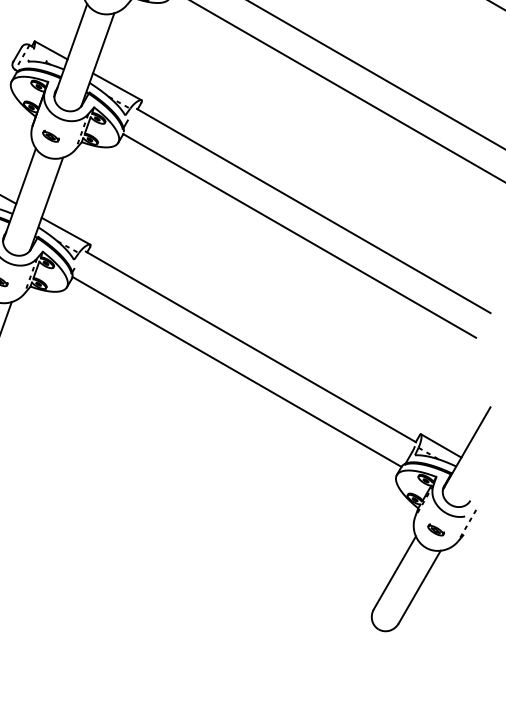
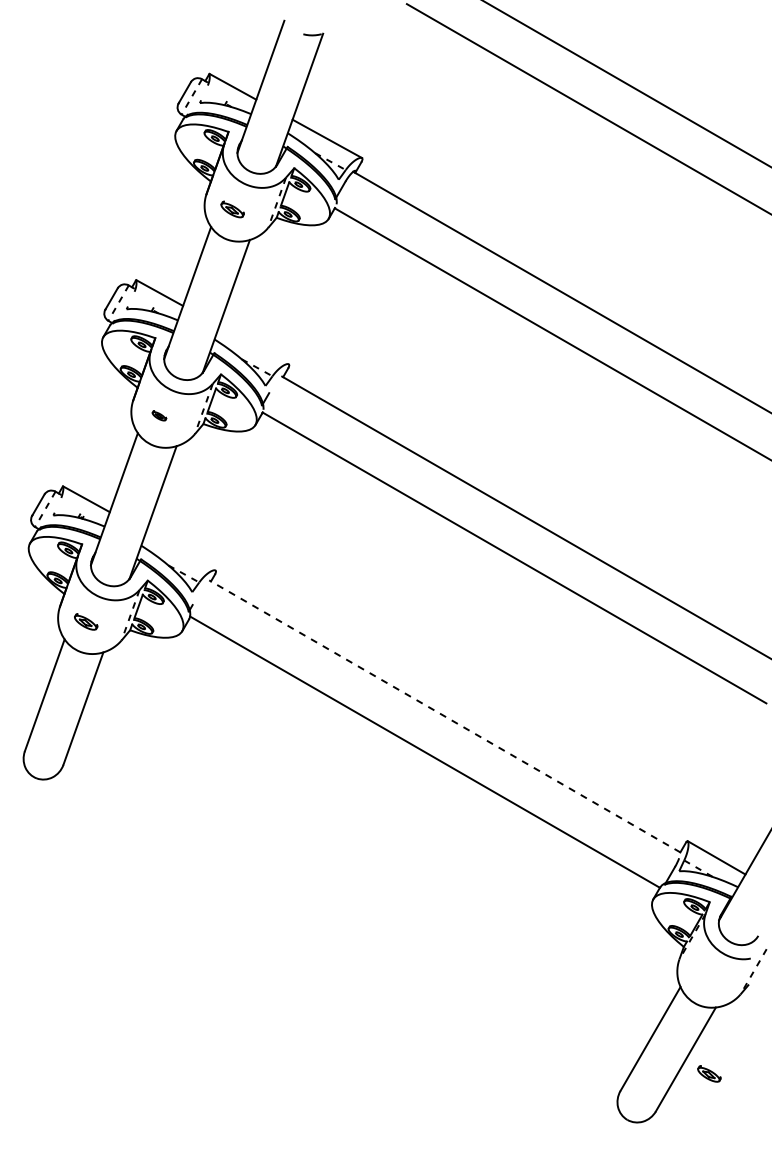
line: (116, 86) -> (253, 344), removed
part: (51, 136) -> (159, 415), size x0.6
line: (65, 231) -> (180, 551), removed
line: (250, 346) -> (444, 716), solid -> dashed
part: (436, 529) -> (709, 1073), moved

